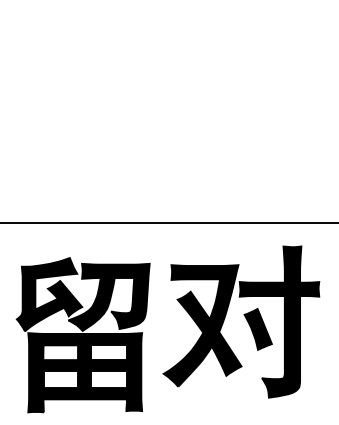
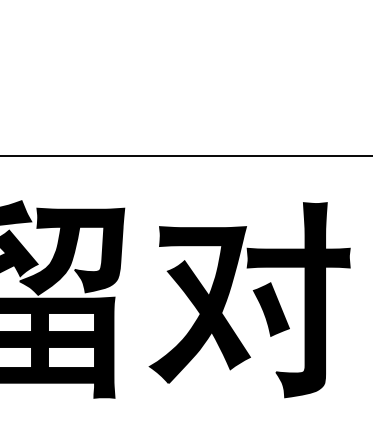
part: (241, 321) -> (249, 299), moved

